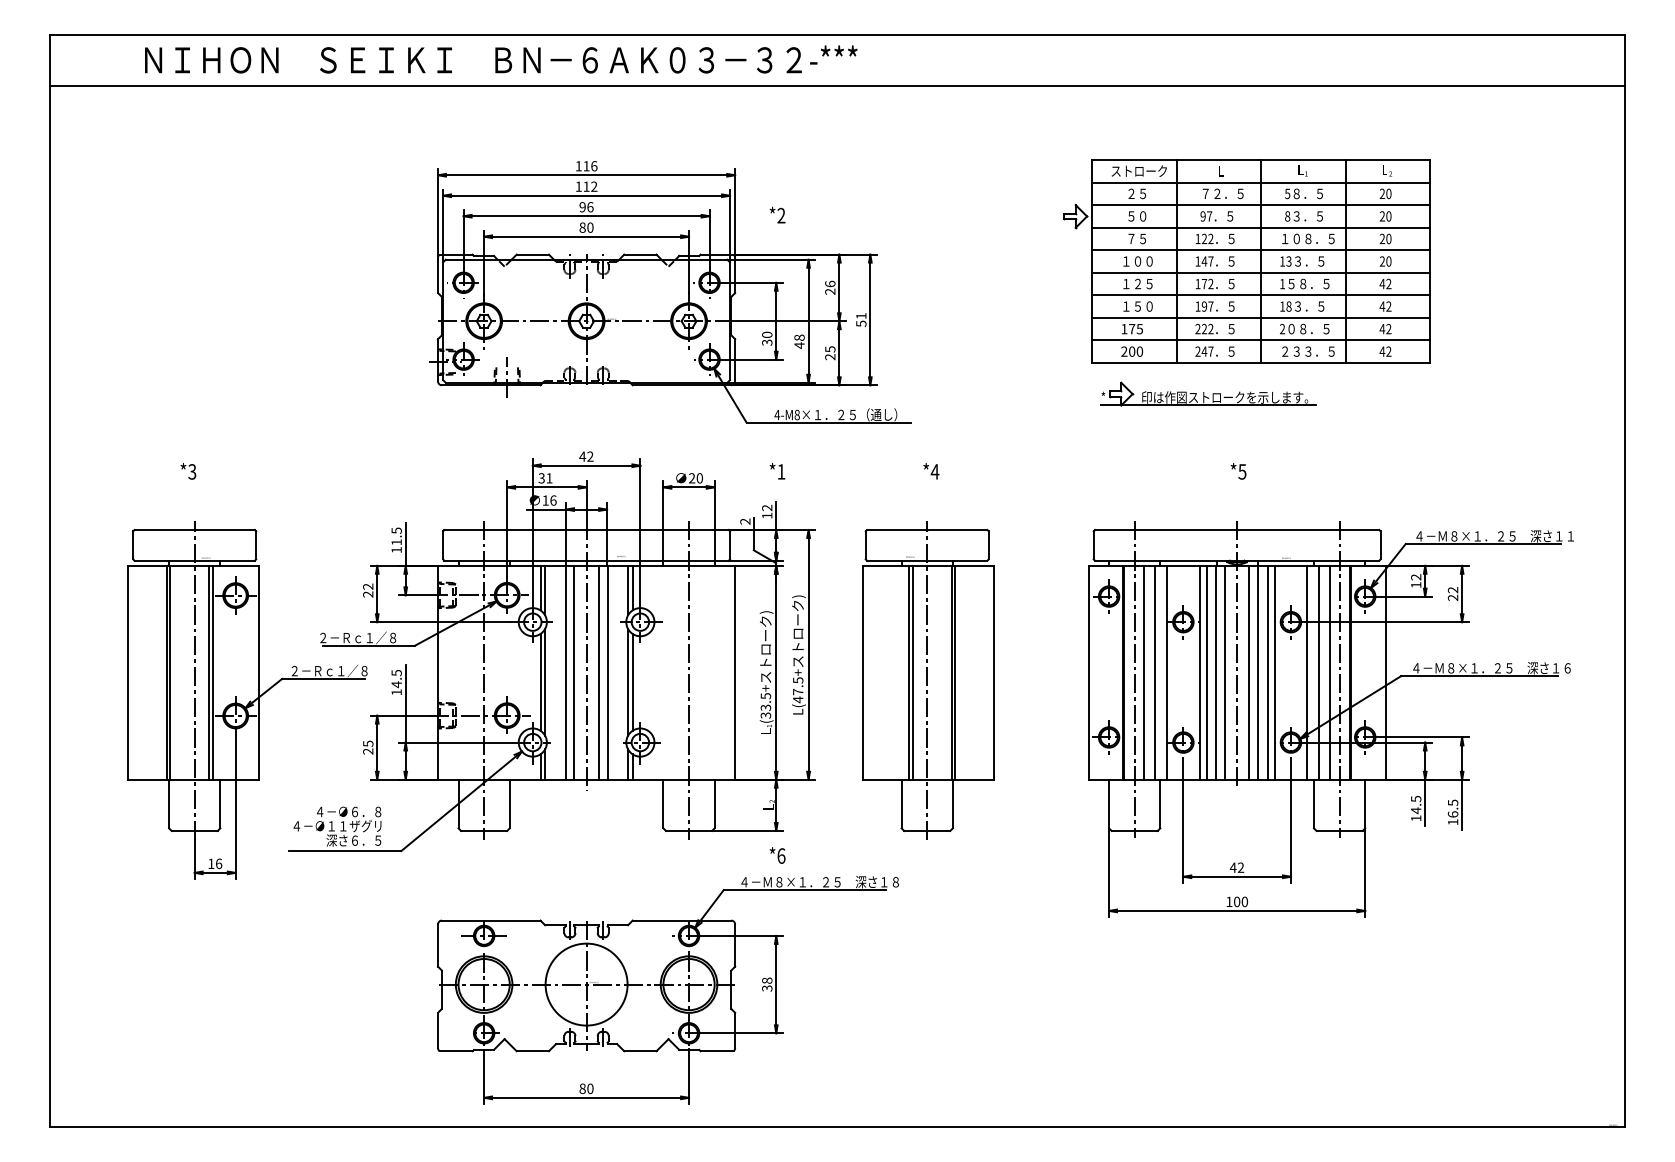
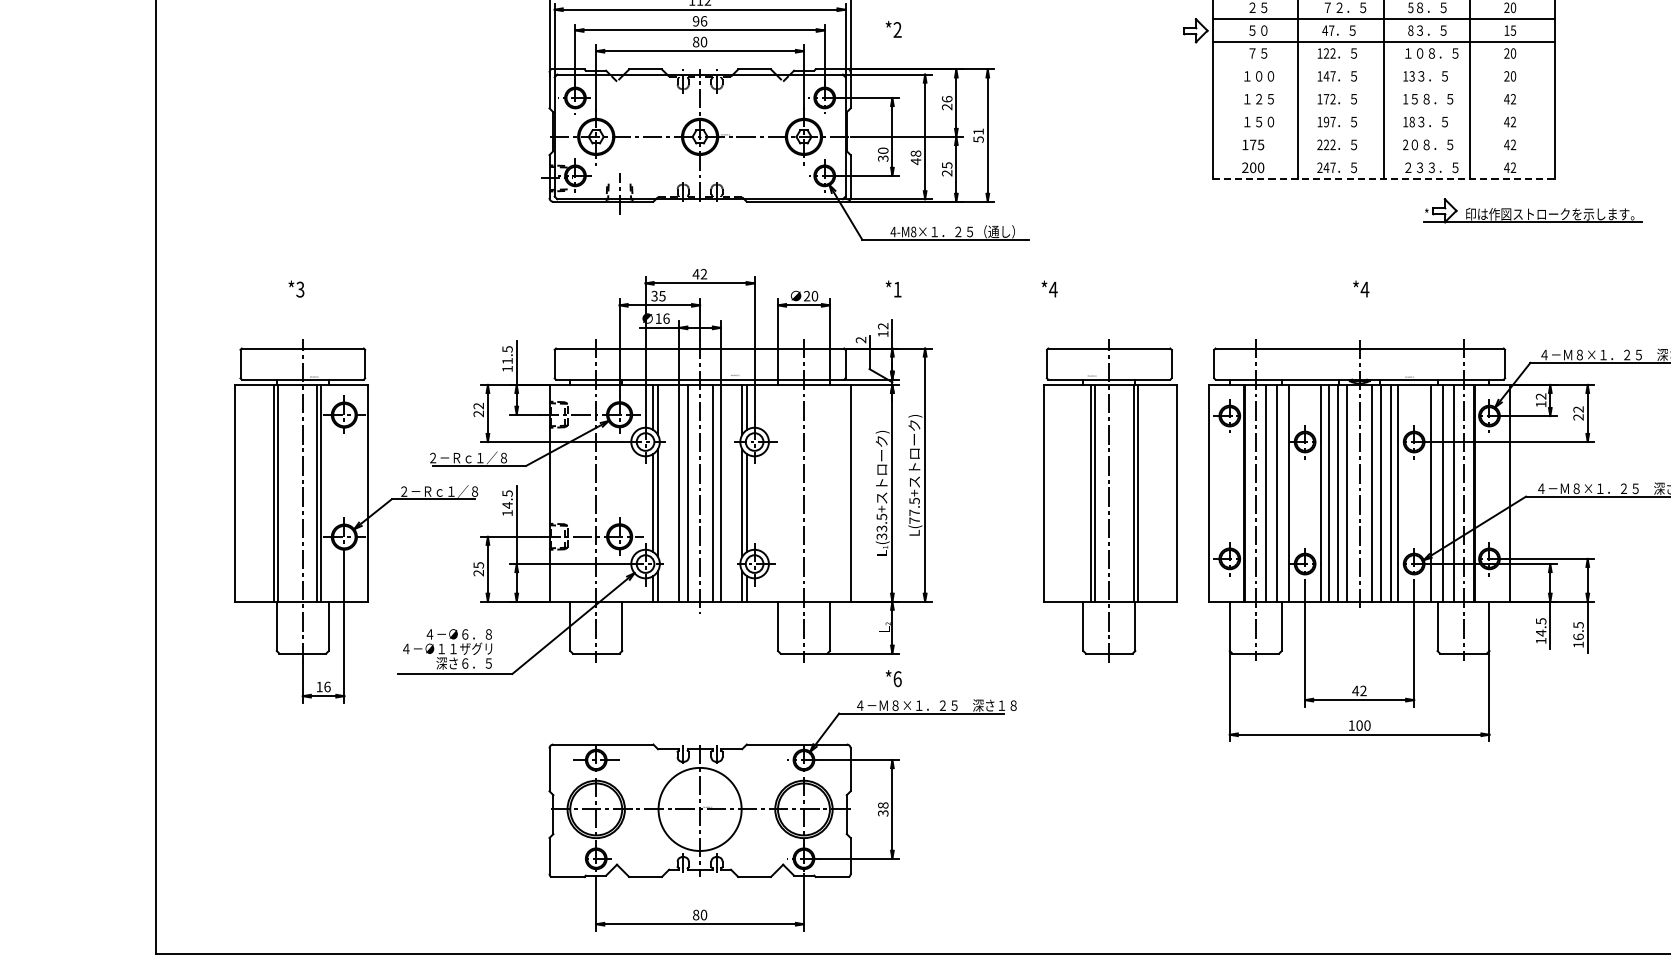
text: (1202, 216) -> (1324, 30), 97 -> 47
text: (1385, 216) -> (1510, 30), 20 -> 15
line: (1261, 250) -> (1384, 65), removed
line: (1261, 272) -> (1384, 87), removed
line: (1261, 295) -> (1384, 110), removed
line: (1261, 317) -> (1384, 133), removed
line: (1261, 340) -> (1384, 156), removed
line: (1261, 362) -> (1384, 178), solid -> dashed
part: (1208, 393) -> (1533, 210), moved
text: (1242, 471) -> (1365, 289), *5 -> *4
text: (549, 478) -> (662, 296), 31 -> 35
part: (928, 680) -> (1110, 501), moved
text: (798, 699) -> (914, 520), L(47.5+ -> L(77.5+

